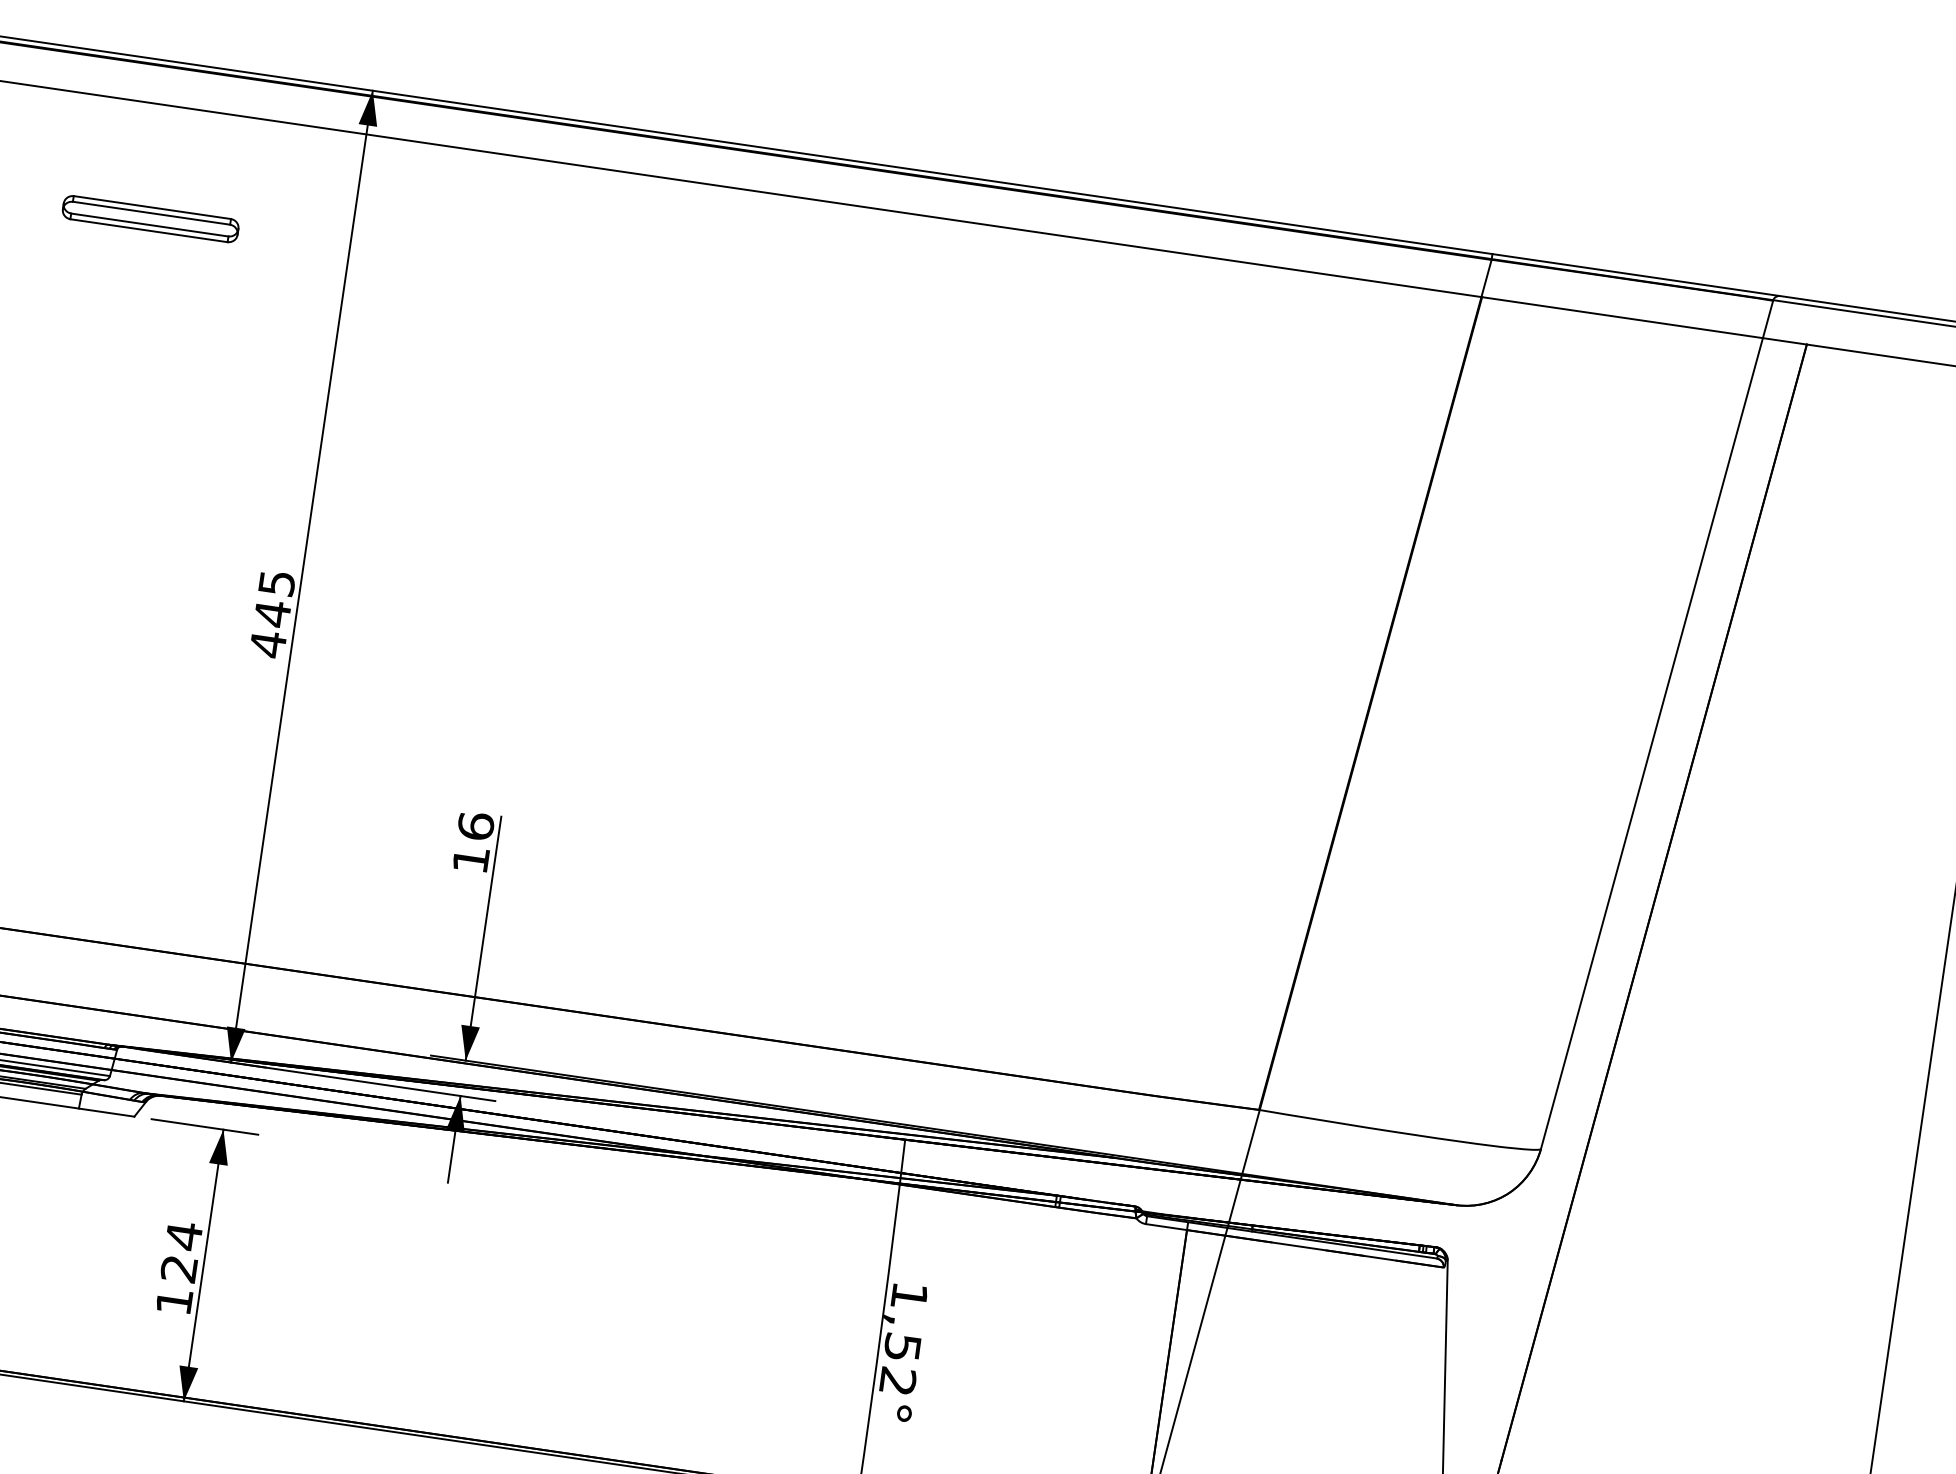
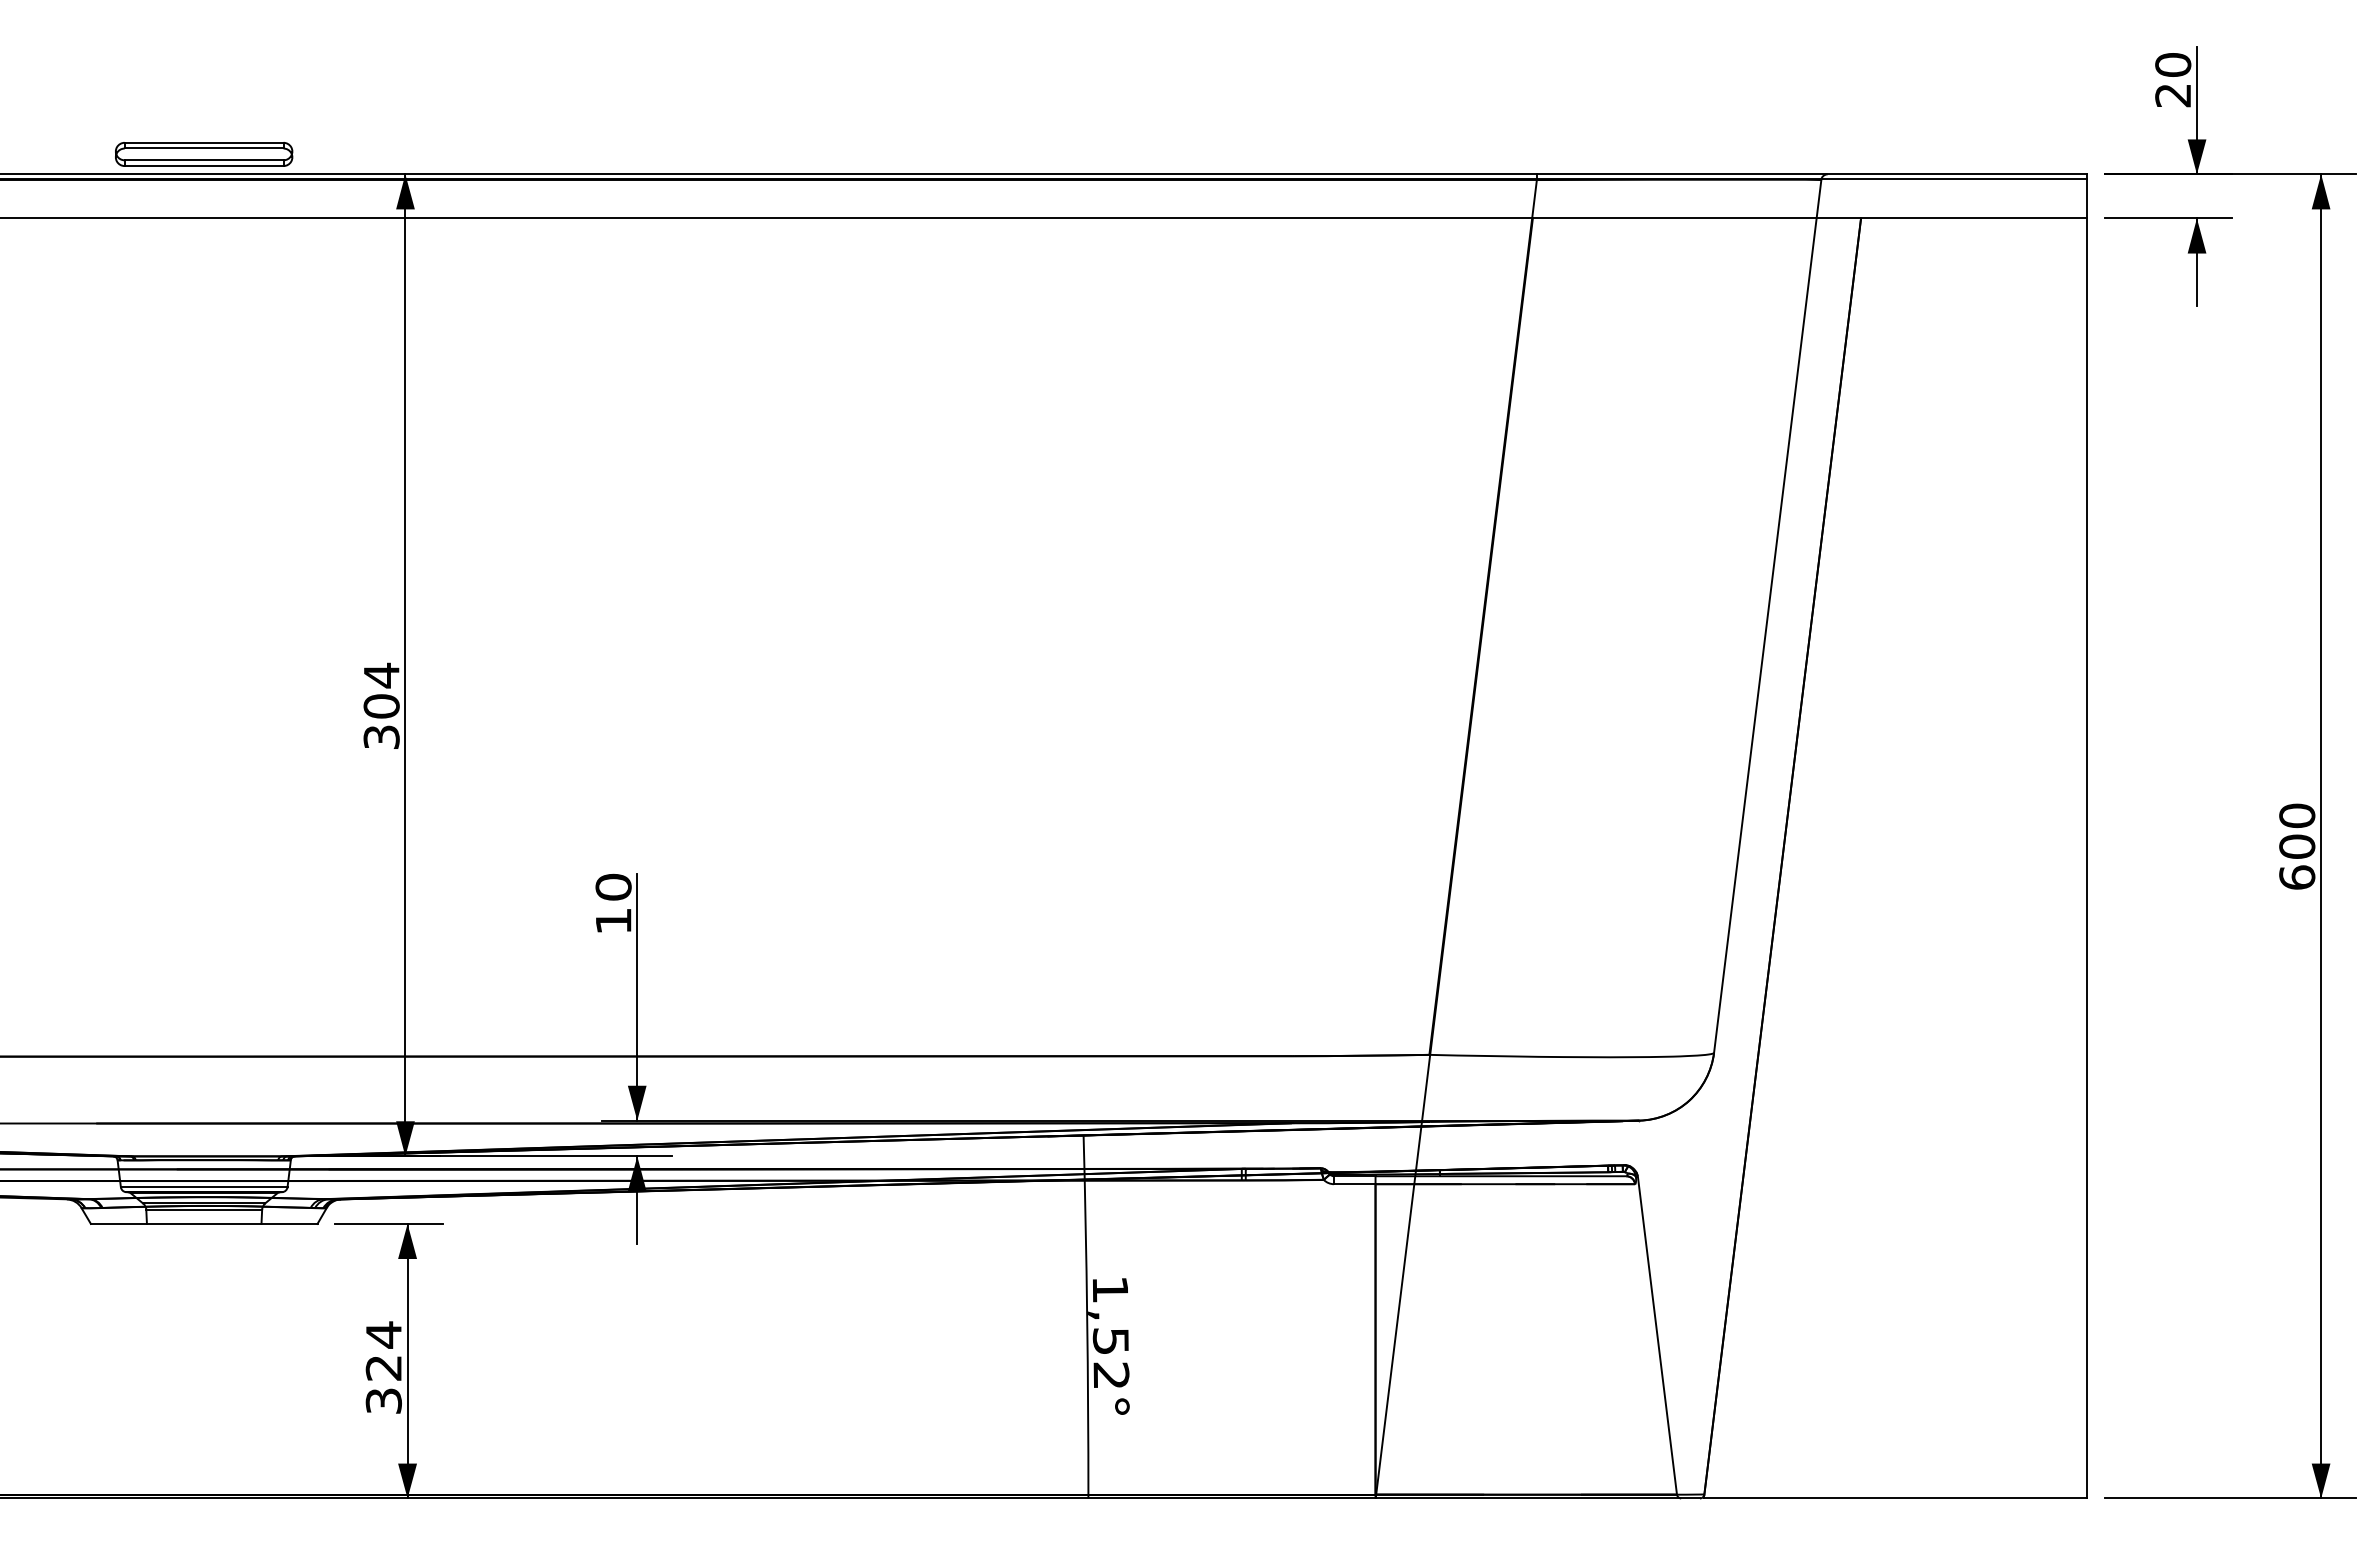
part: (151, 219) -> (204, 154), moved
text: (272, 613) -> (381, 706), 445 -> 304
text: (475, 825) -> (613, 886), 16 -> 10
text: (174, 1300) -> (383, 1400), 124 -> 324

